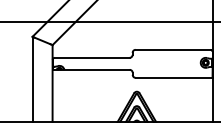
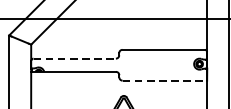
line: (92, 57) -> (75, 58), solid -> dashed
line: (174, 77) -> (165, 80), solid -> dashed

